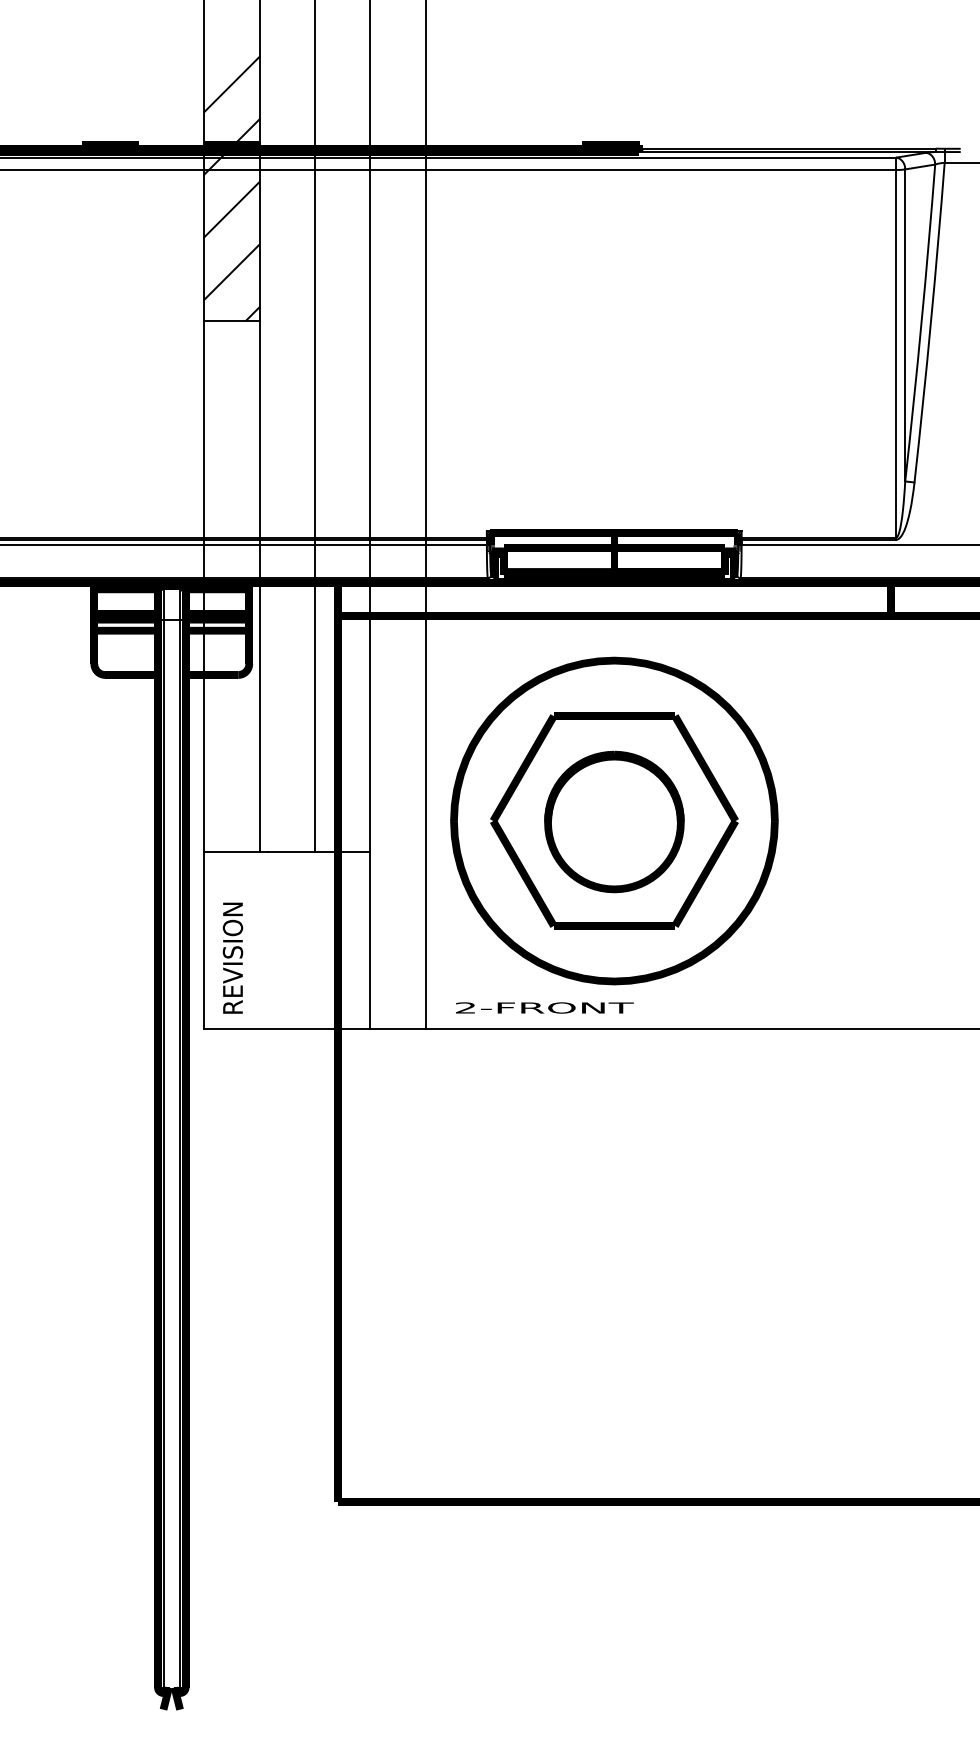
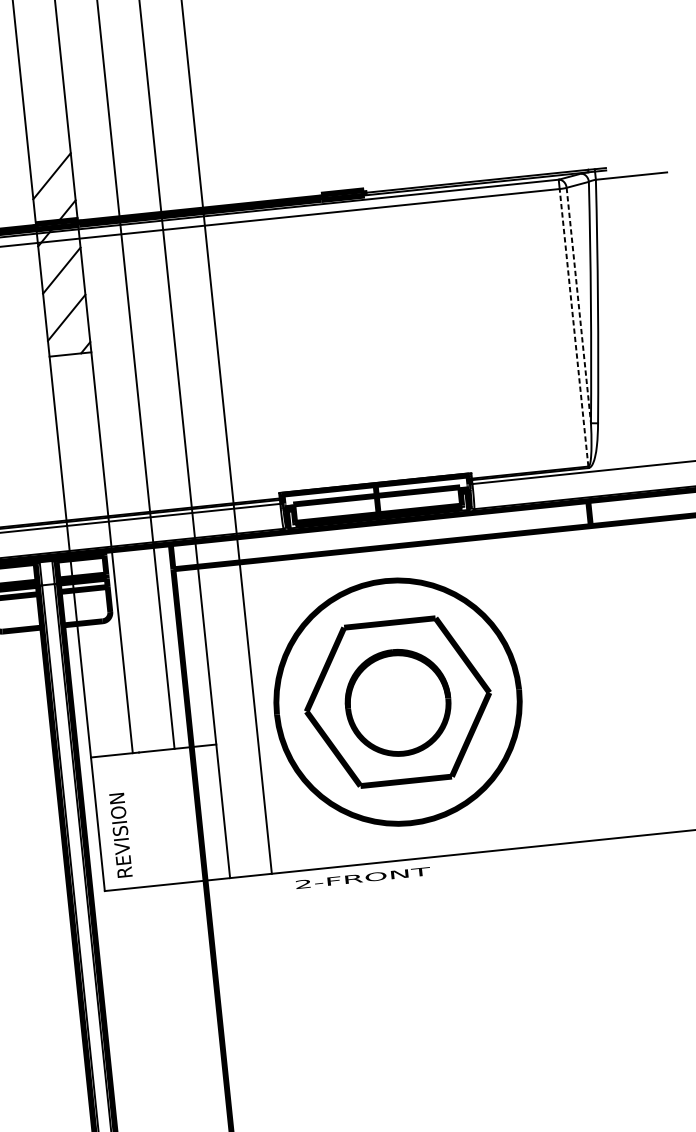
line: (905, 325) -> (579, 305), solid -> dashed
line: (895, 353) -> (573, 327), solid -> dashed
text: (544, 1007) -> (362, 877), moved

